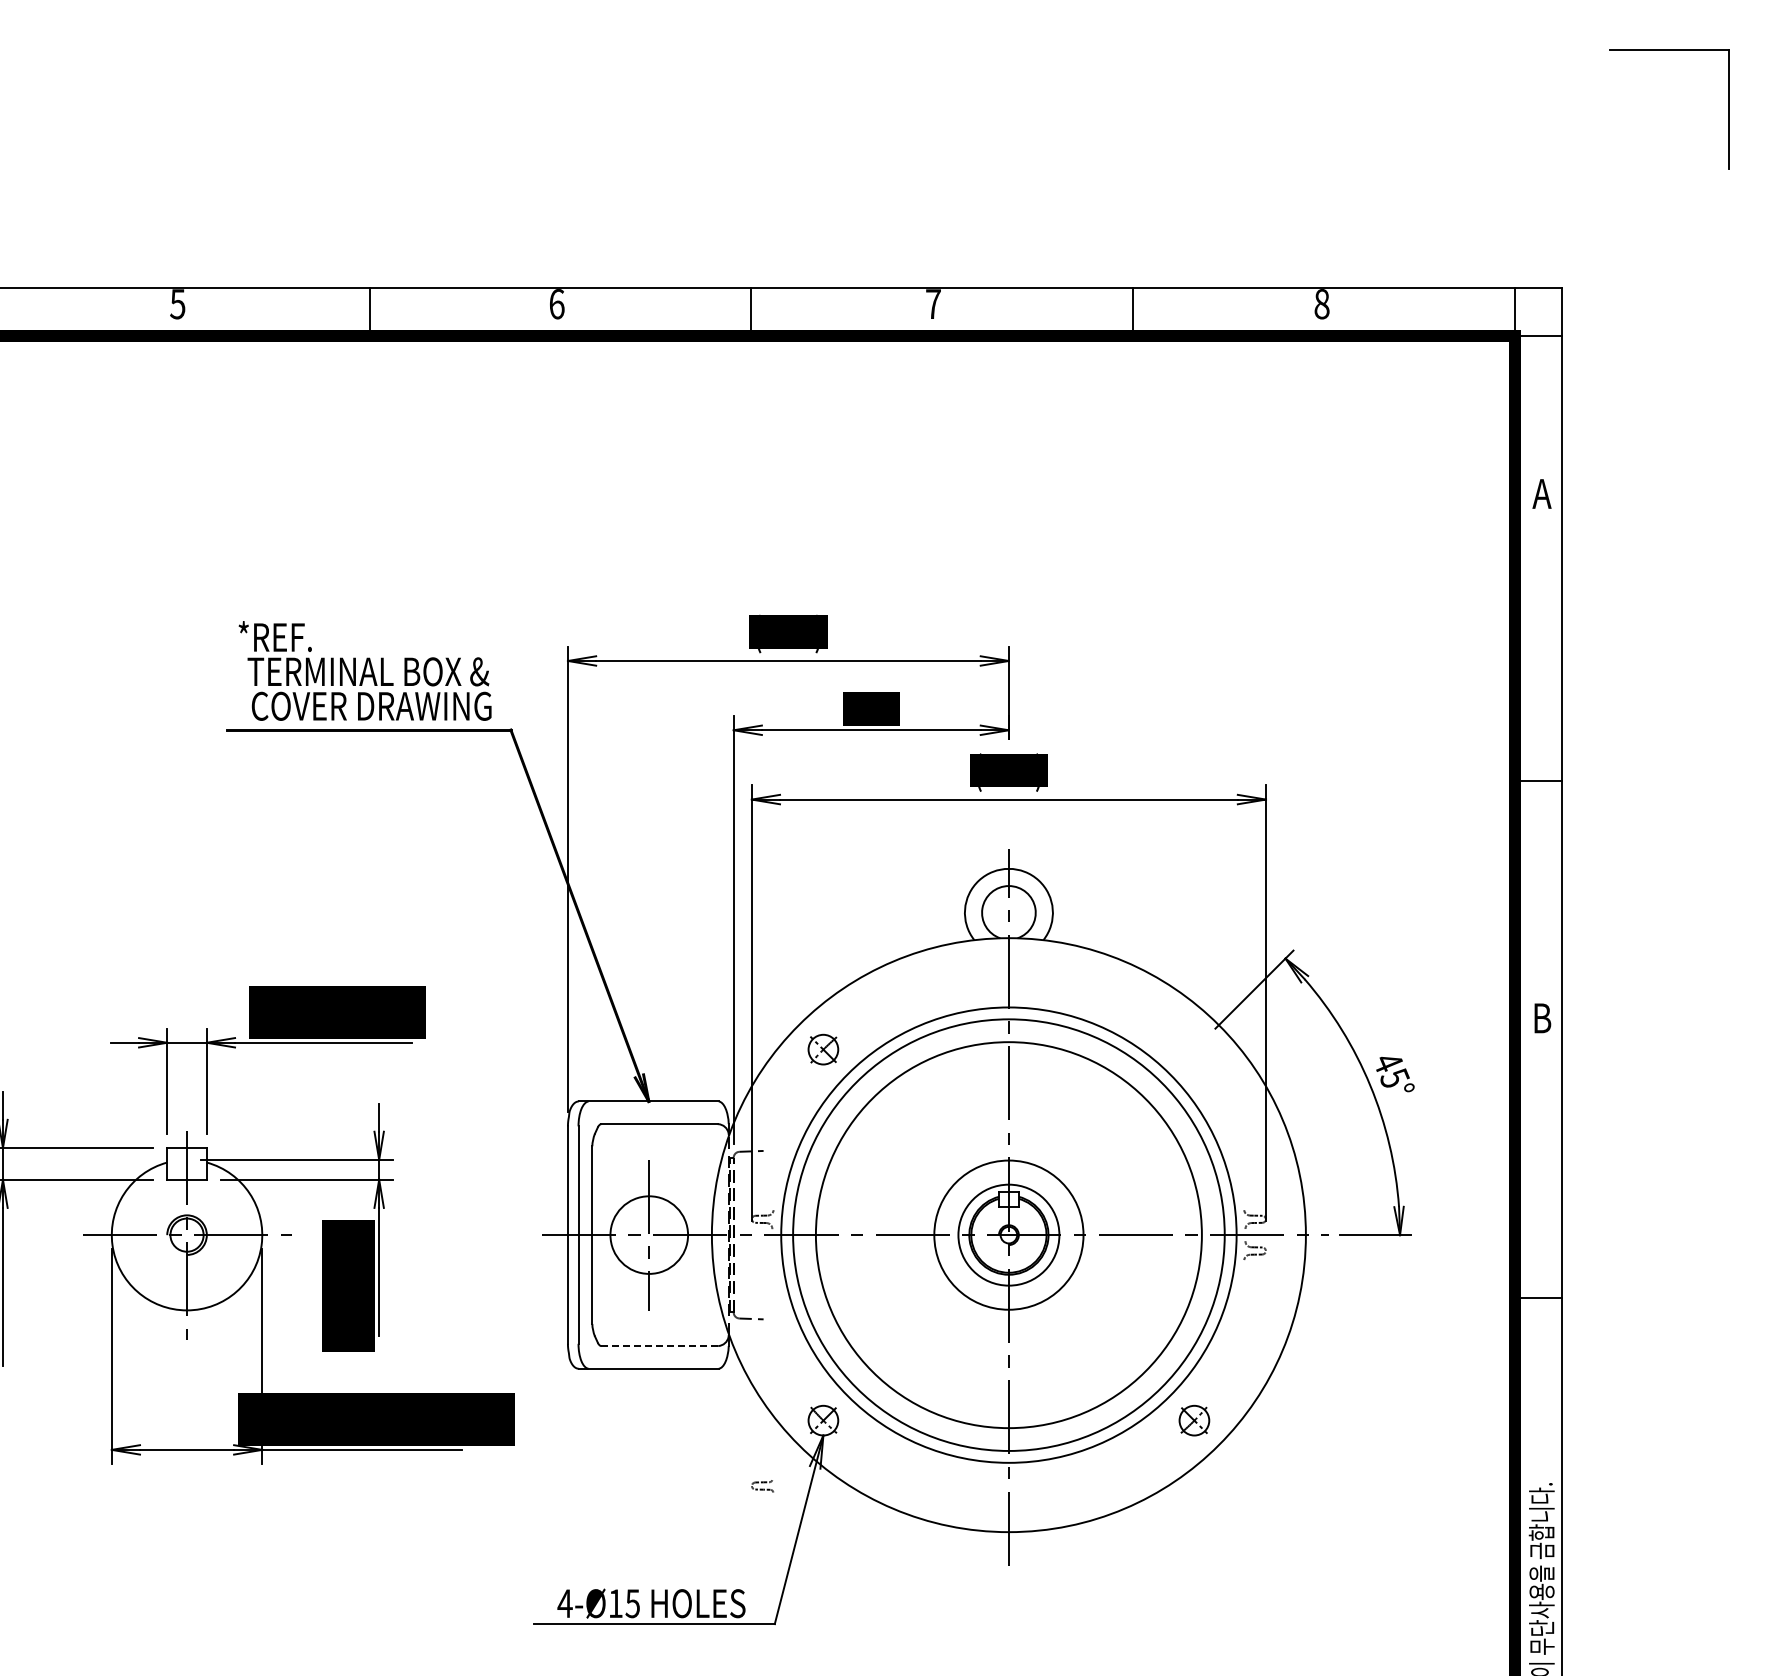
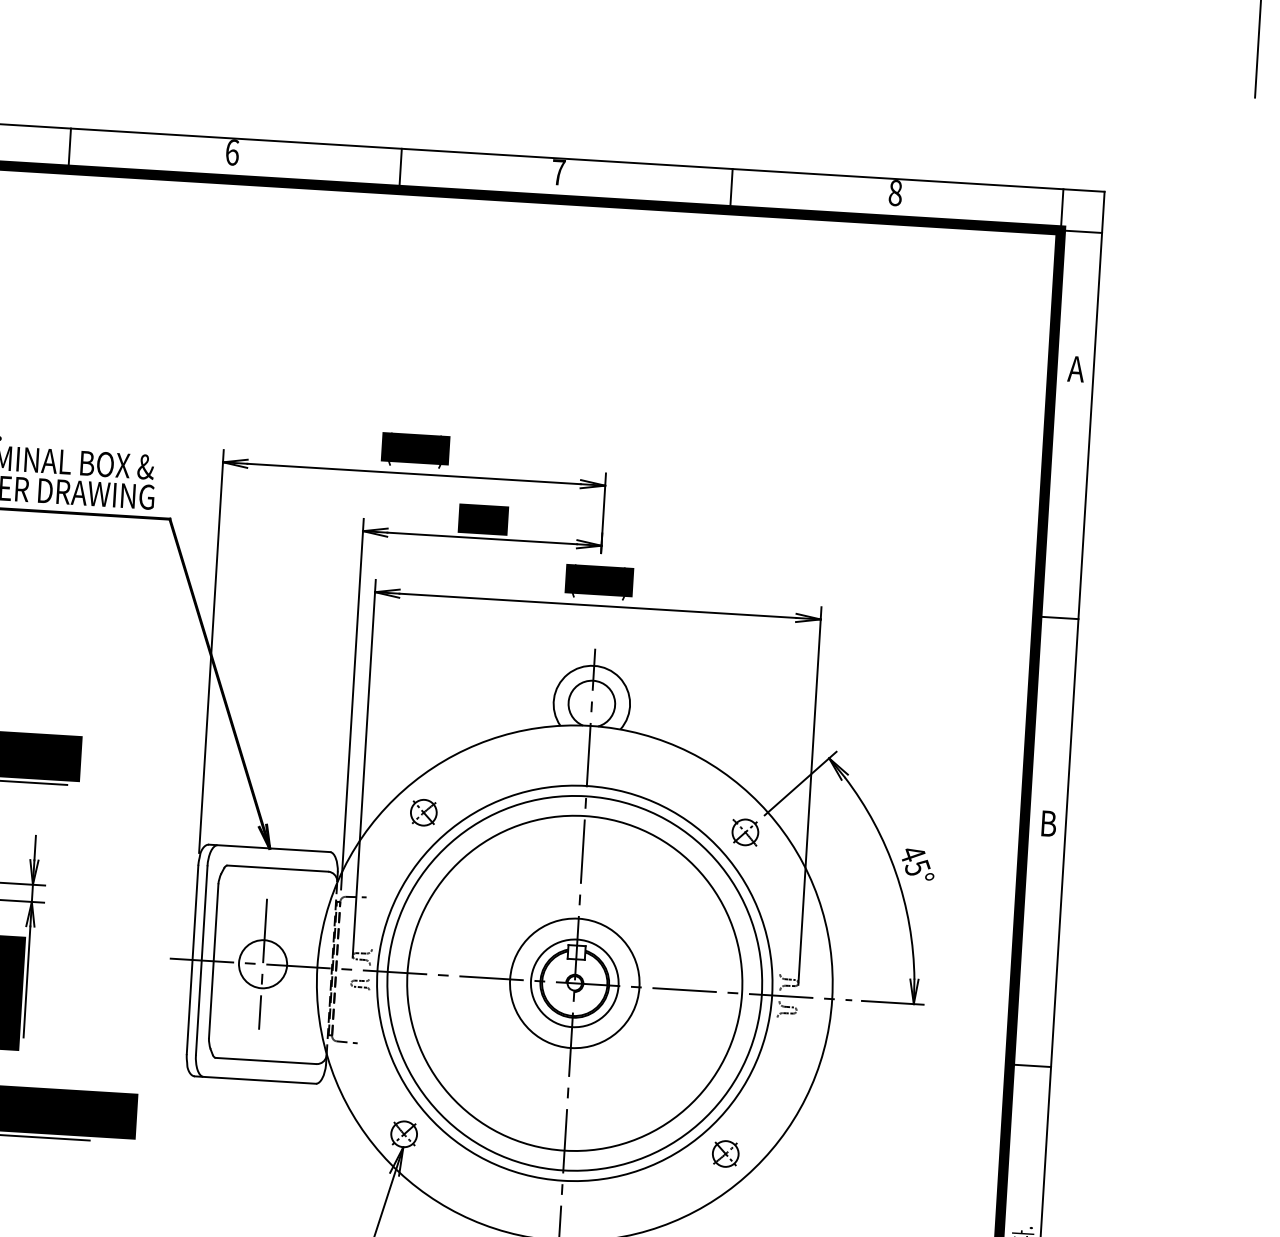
part: (1194, 1049) -> (745, 832), added
circle: (648, 1234) -> (262, 963), size x0.71
line: (659, 1346) -> (266, 1061), dashed -> solid
part: (762, 1486) -> (360, 984), moved

